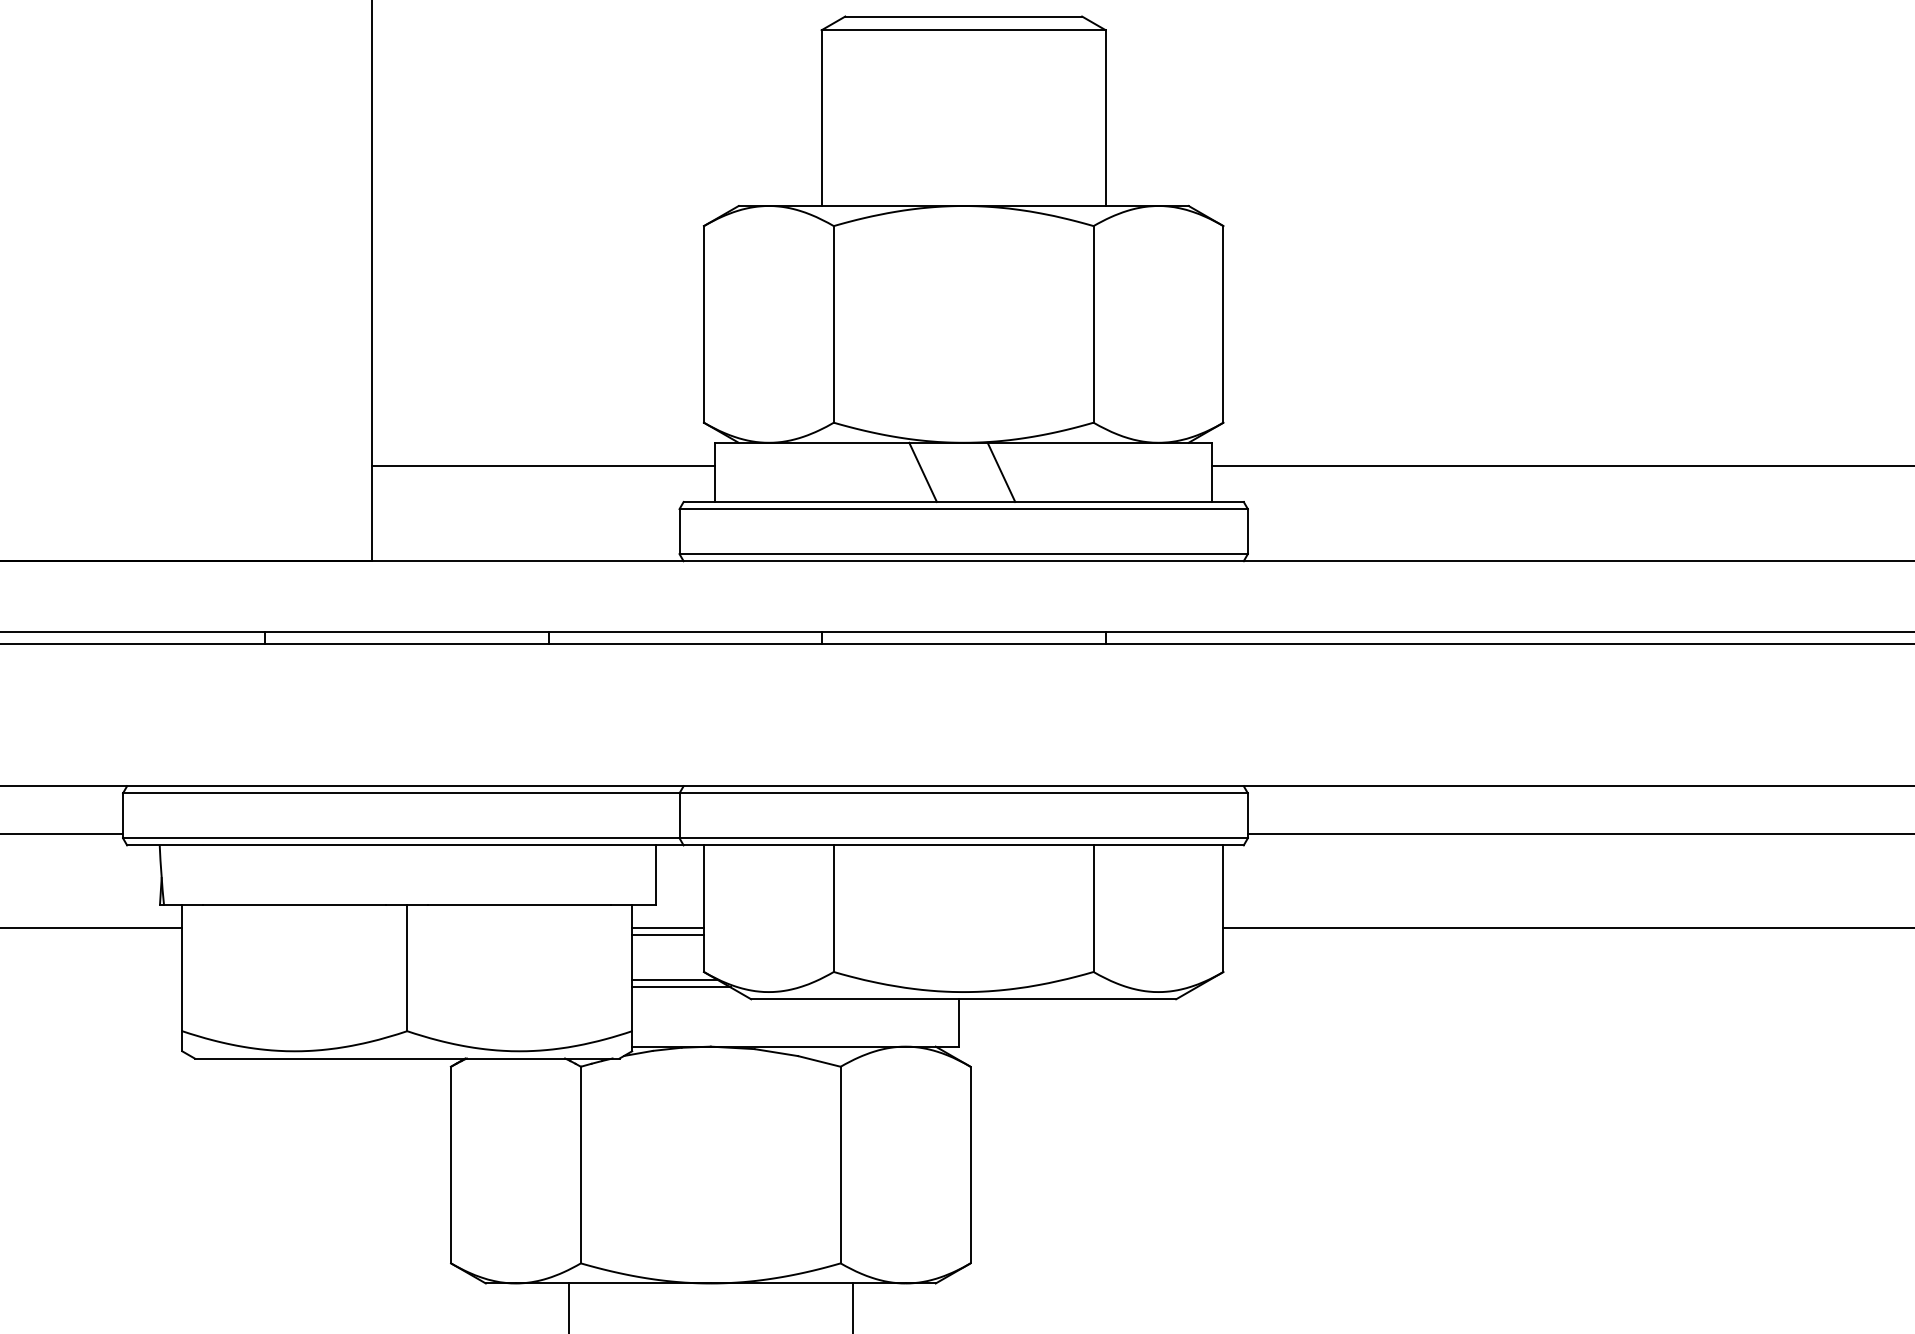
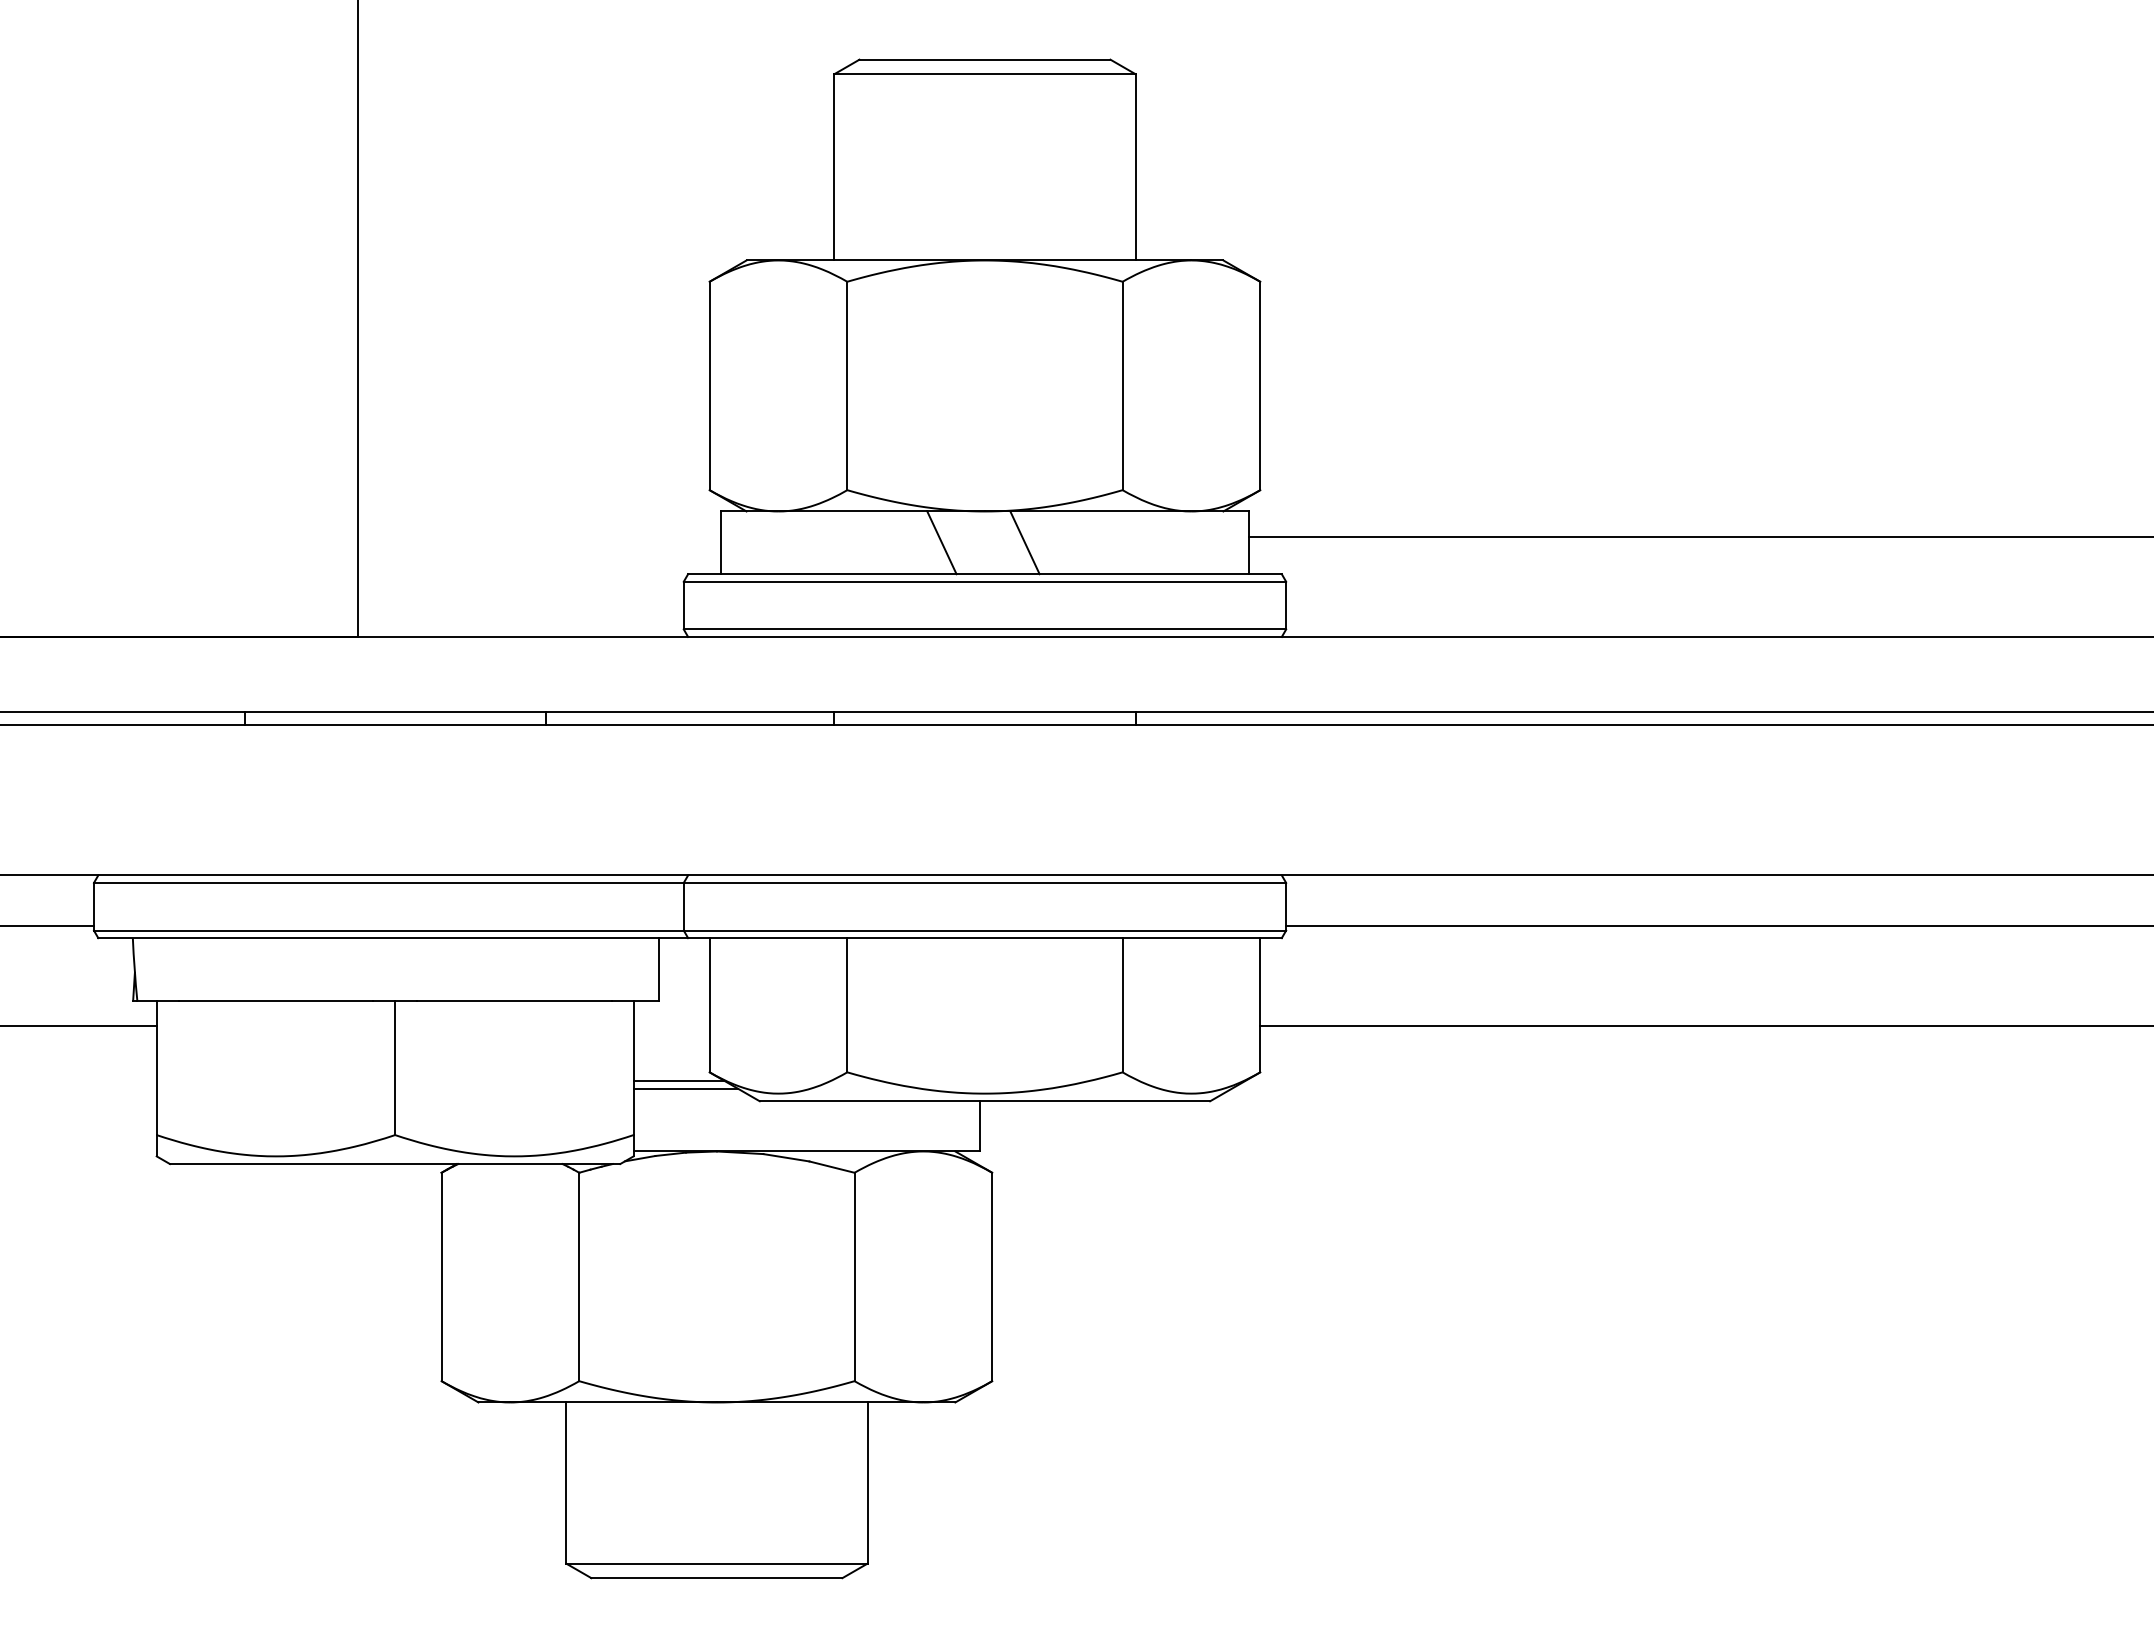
line: (543, 466) -> (539, 536), removed
line: (667, 927) -> (671, 1025), removed
line: (667, 935) -> (671, 1033), removed

